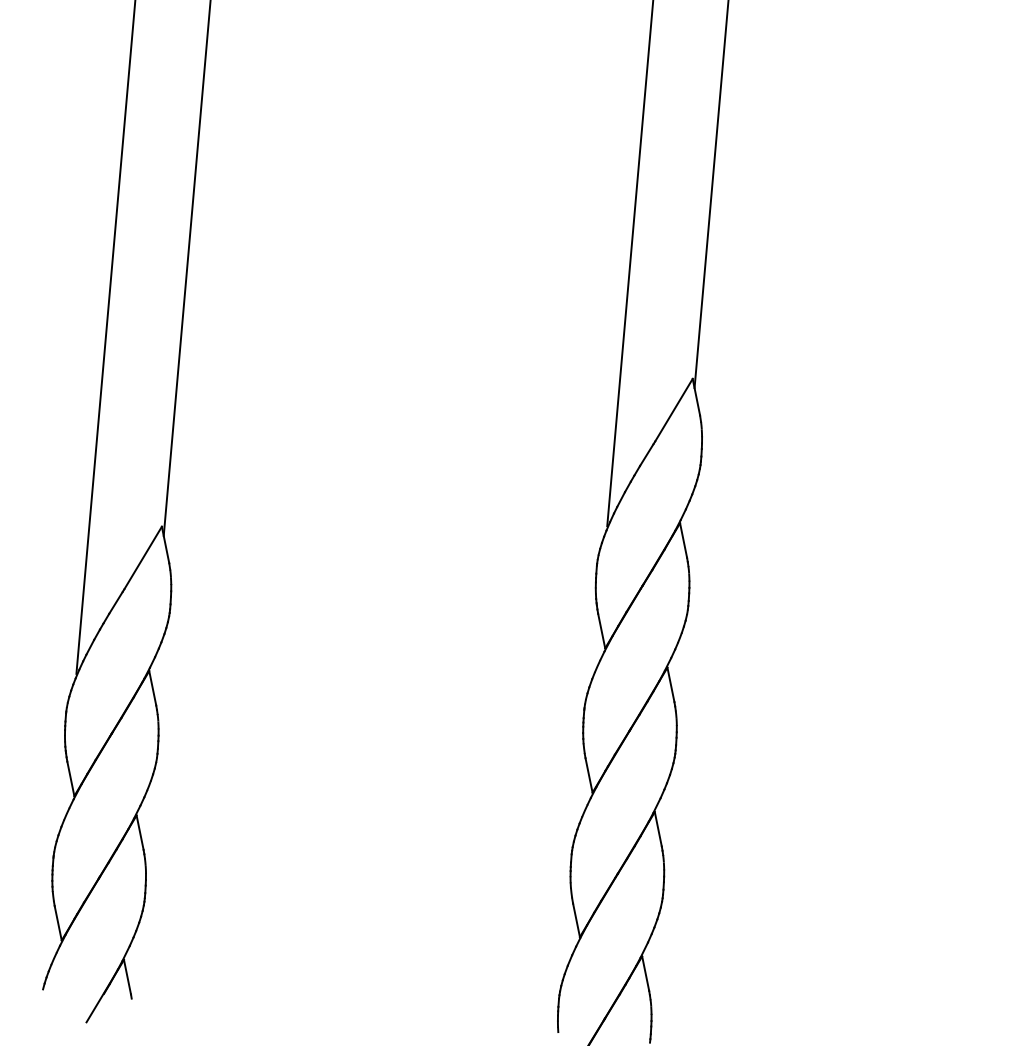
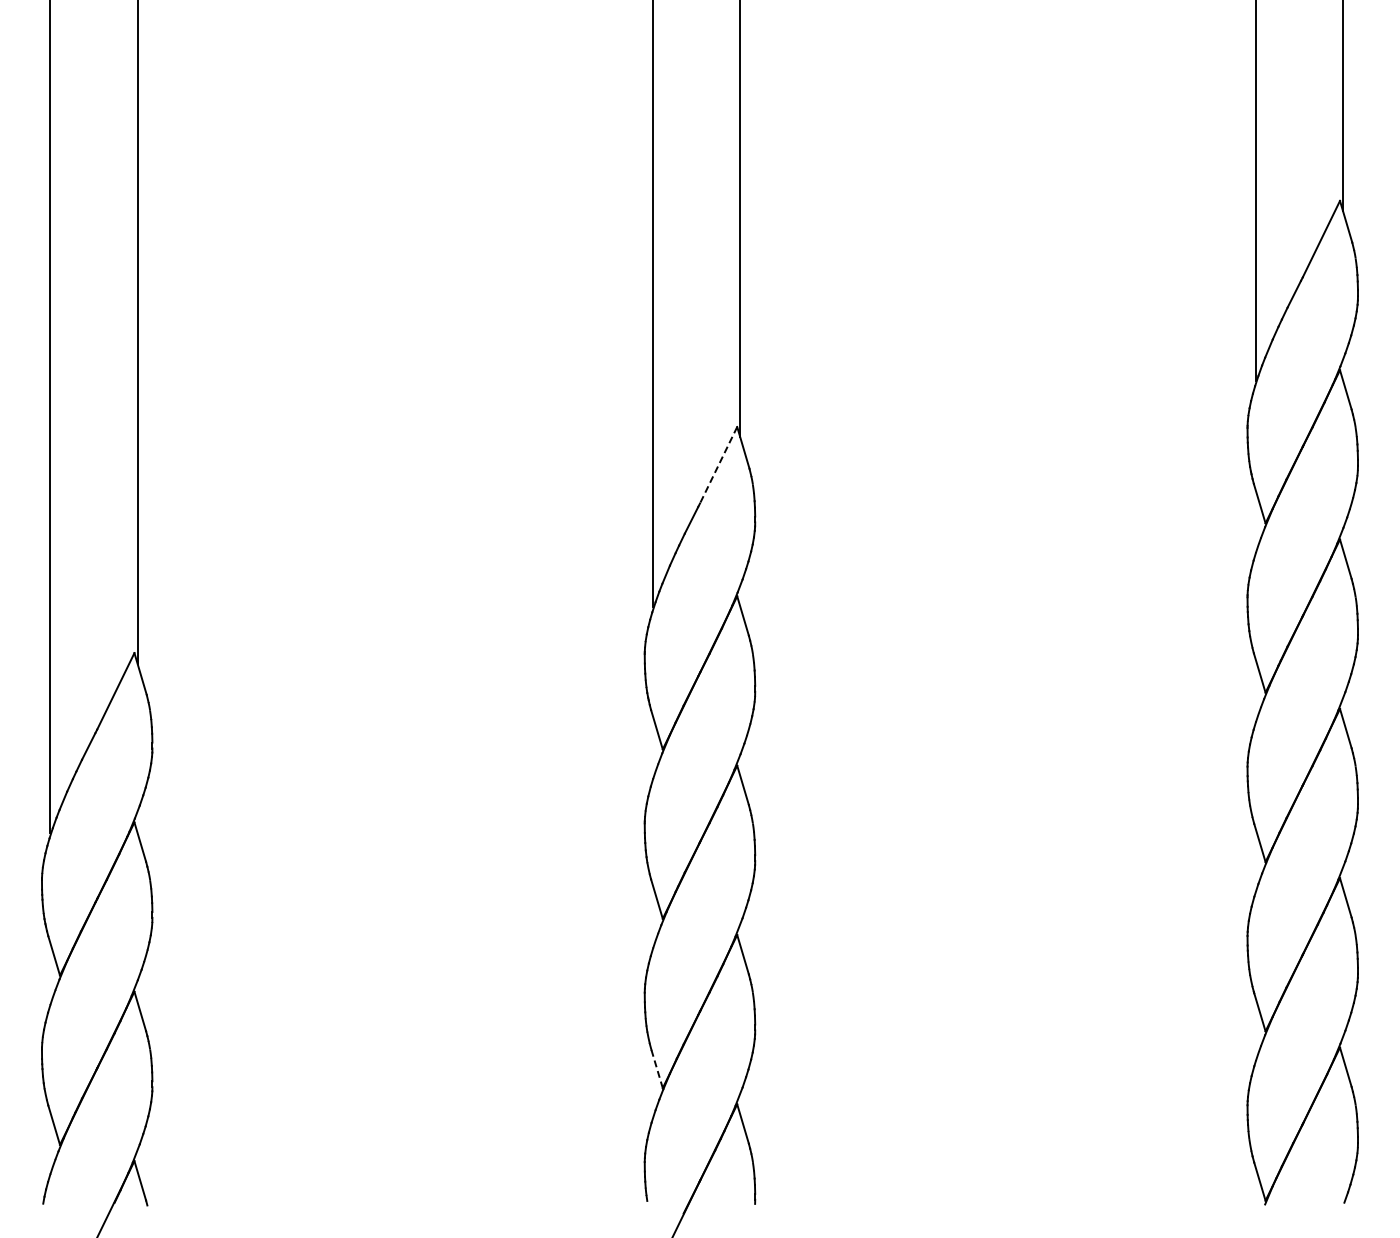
line: (673, 410) -> (718, 465), solid -> dashed
line: (576, 920) -> (657, 1069), solid -> dashed

